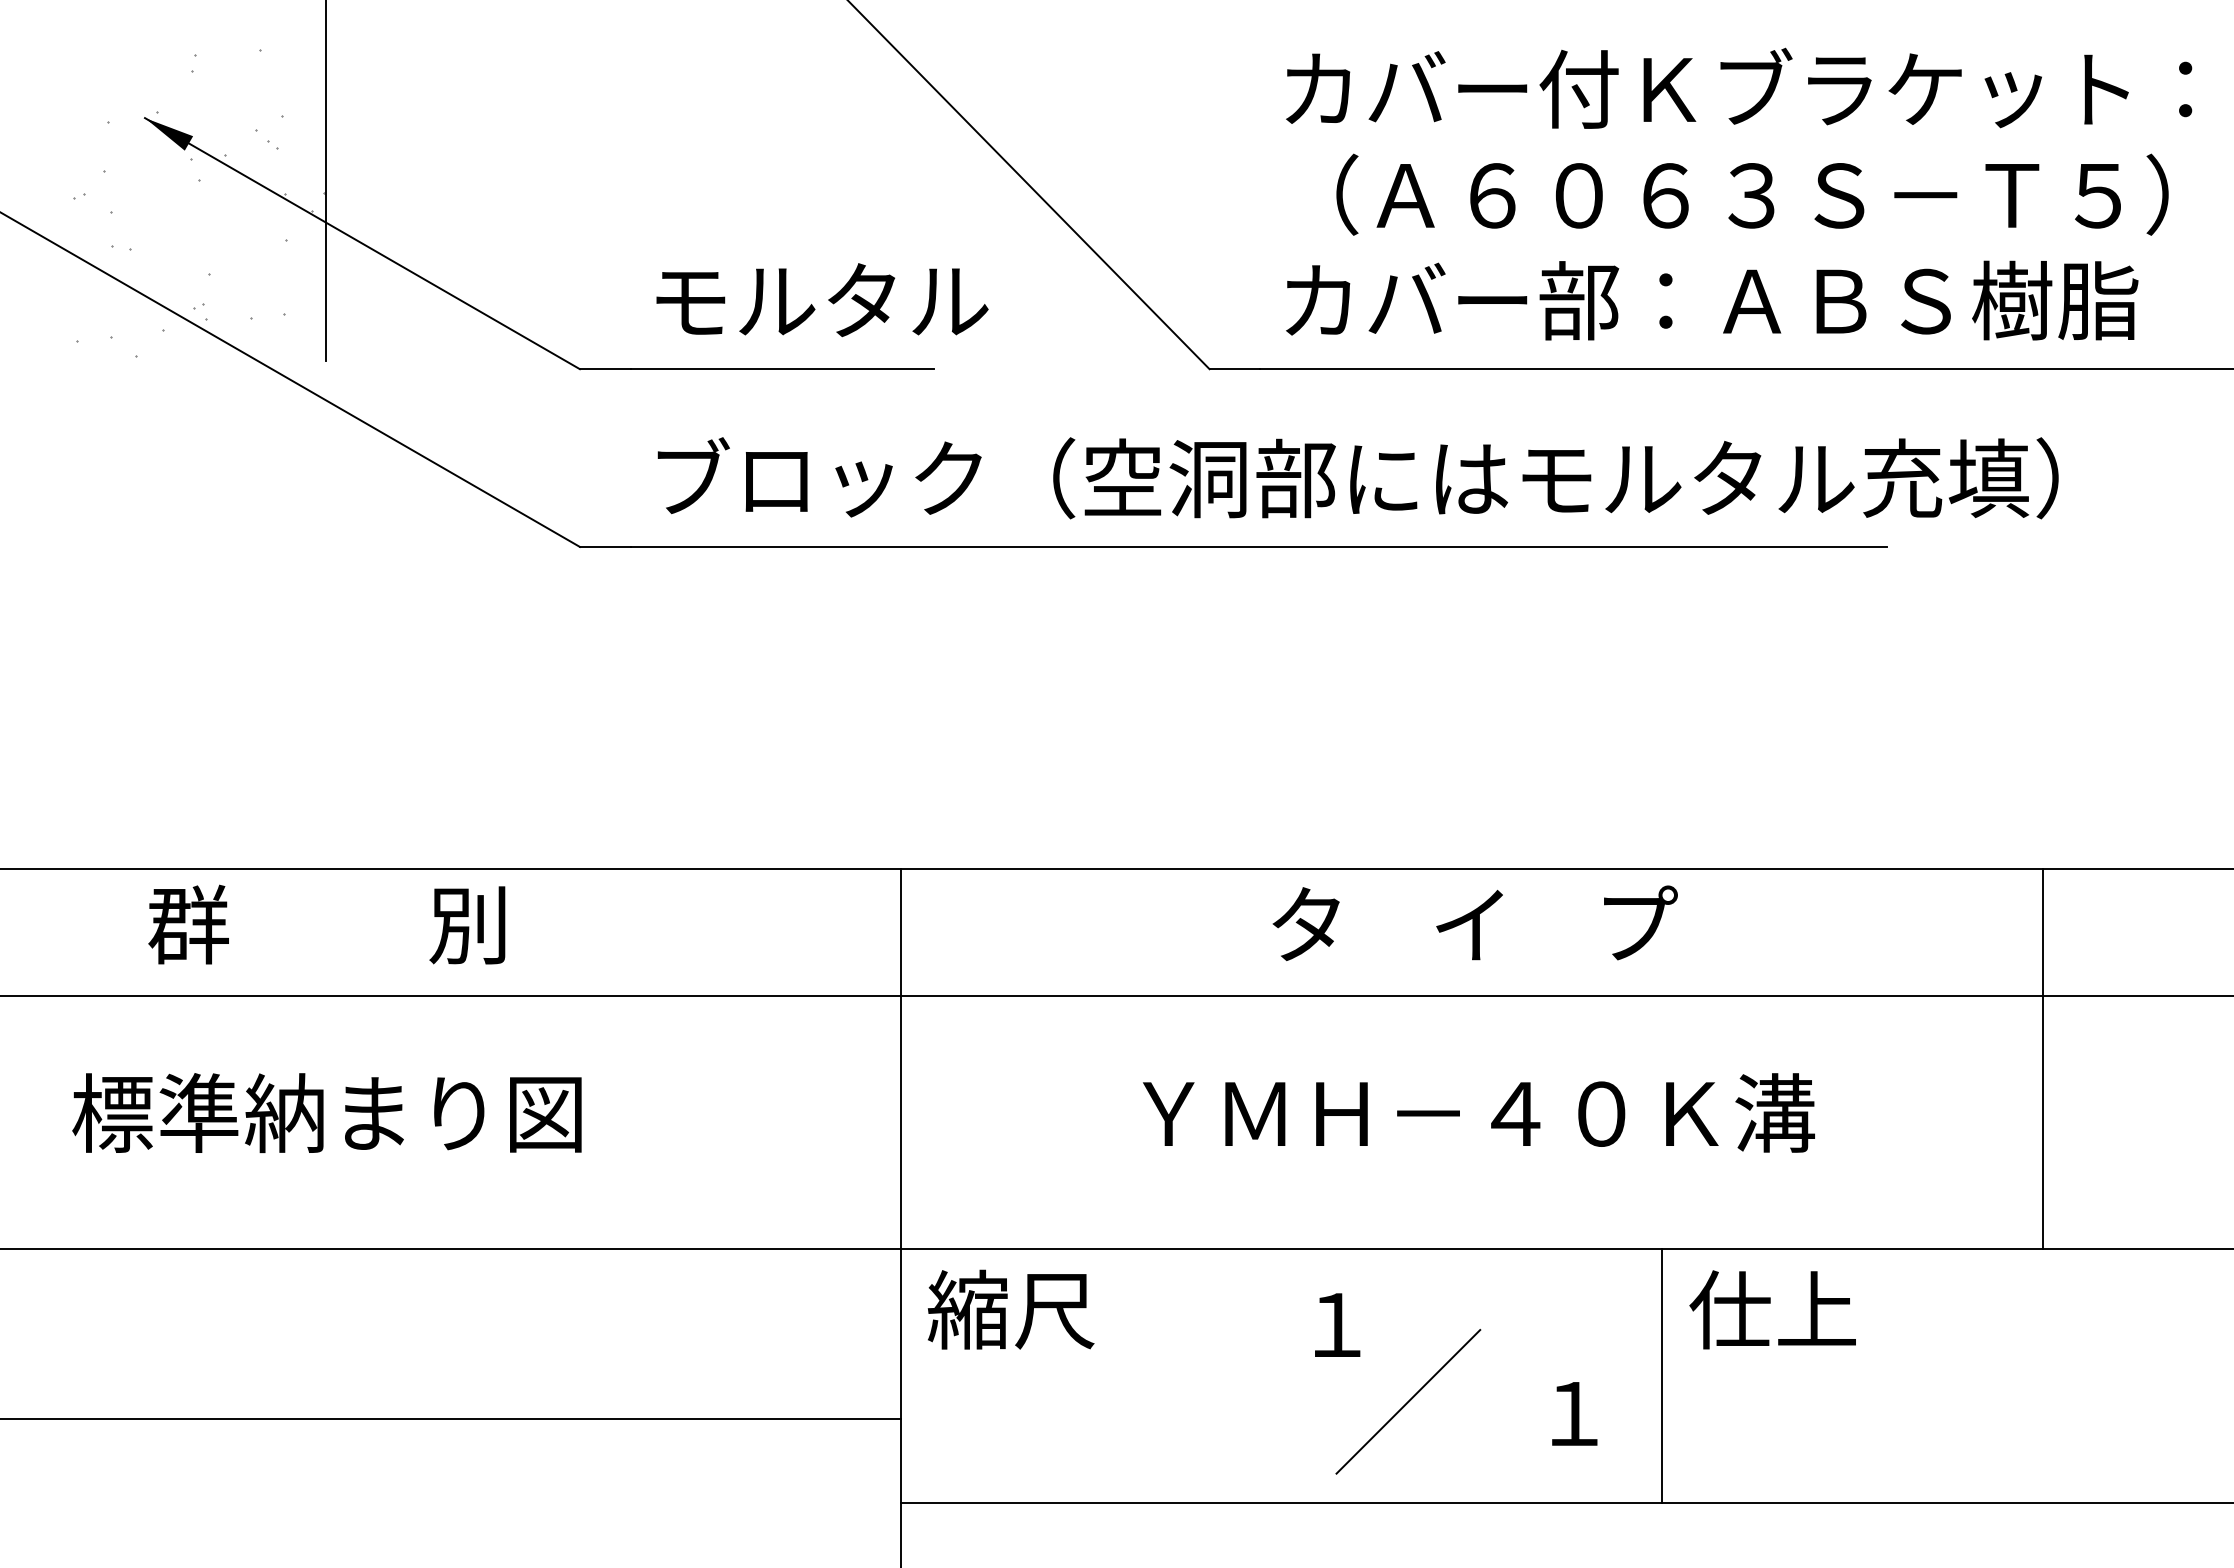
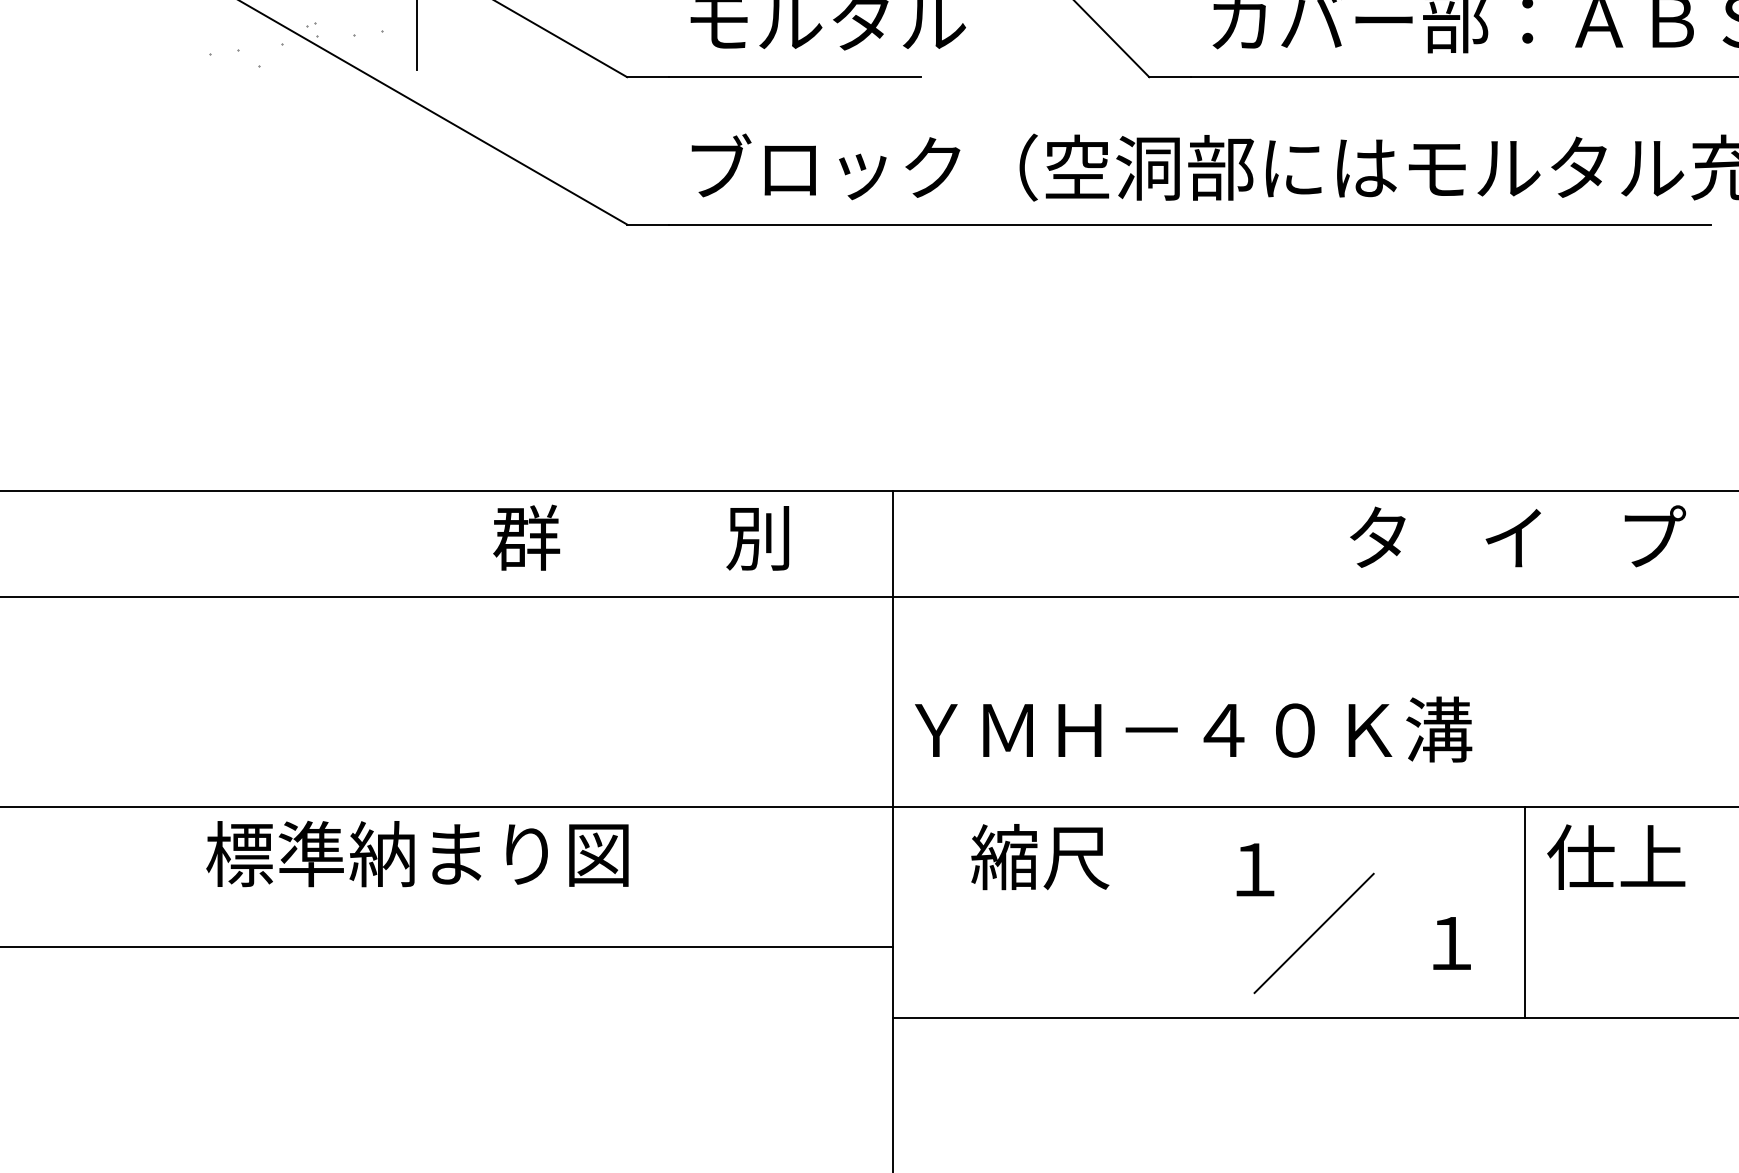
text: (1474, 922) -> (1517, 535), moved
text: (326, 924) -> (640, 537), moved
text: (1478, 1112) -> (1193, 729), moved
text: (326, 1113) -> (417, 854), moved
text: (1010, 1309) -> (1039, 856), moved

